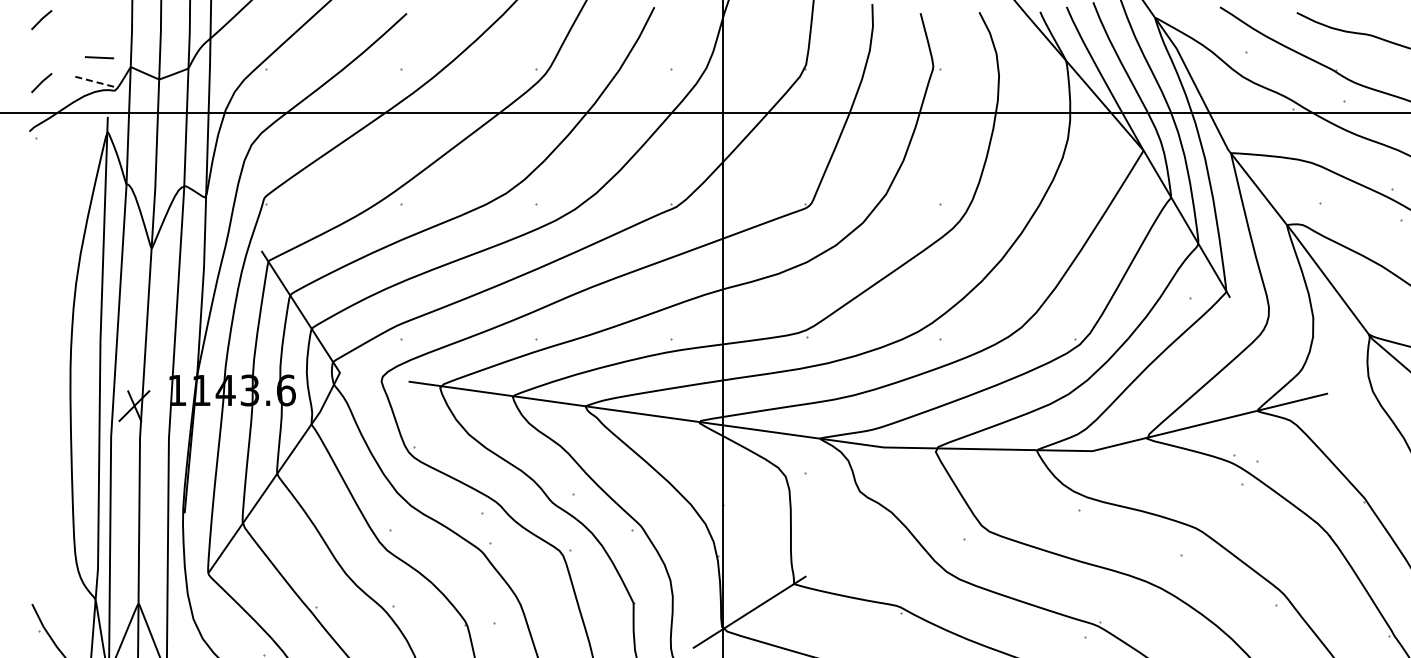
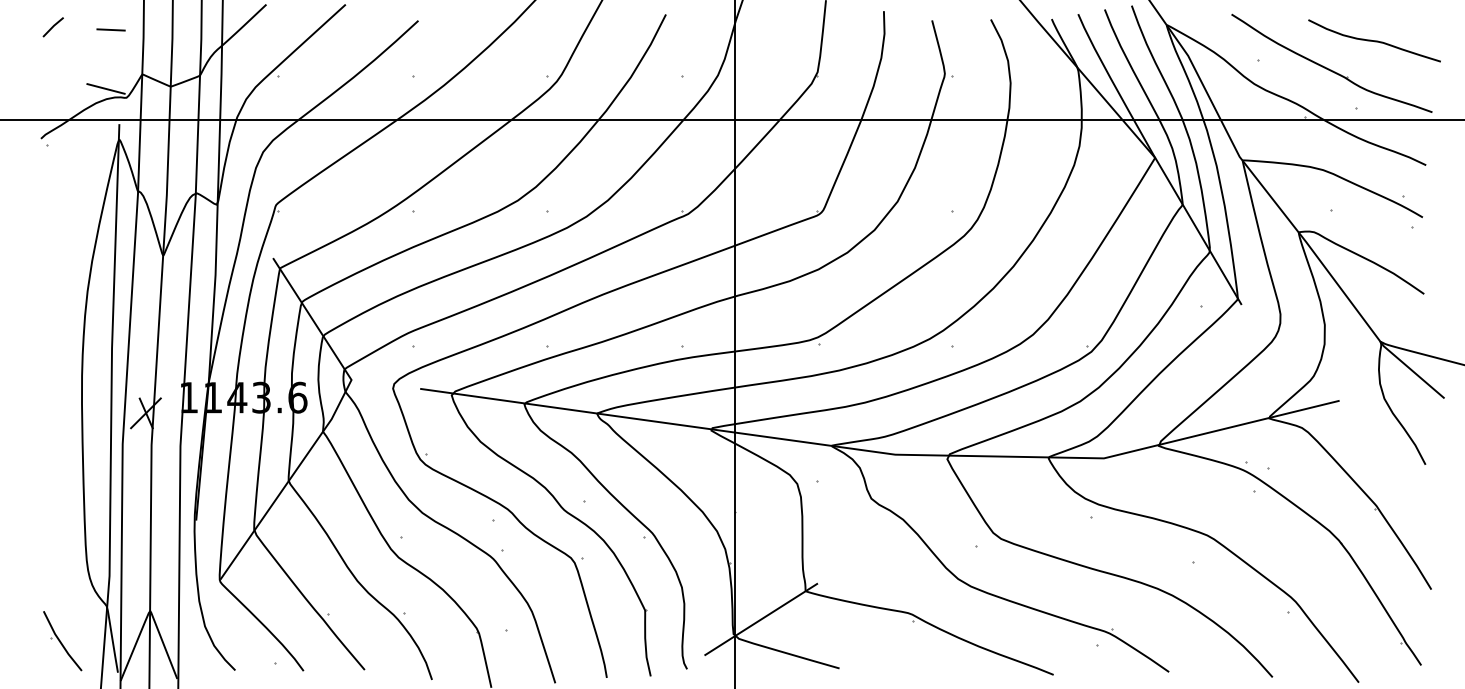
line: (98, 57) -> (110, 29), moved
line: (93, 81) -> (105, 88), dashed -> solid
line: (40, 83) -> (52, 90), removed

